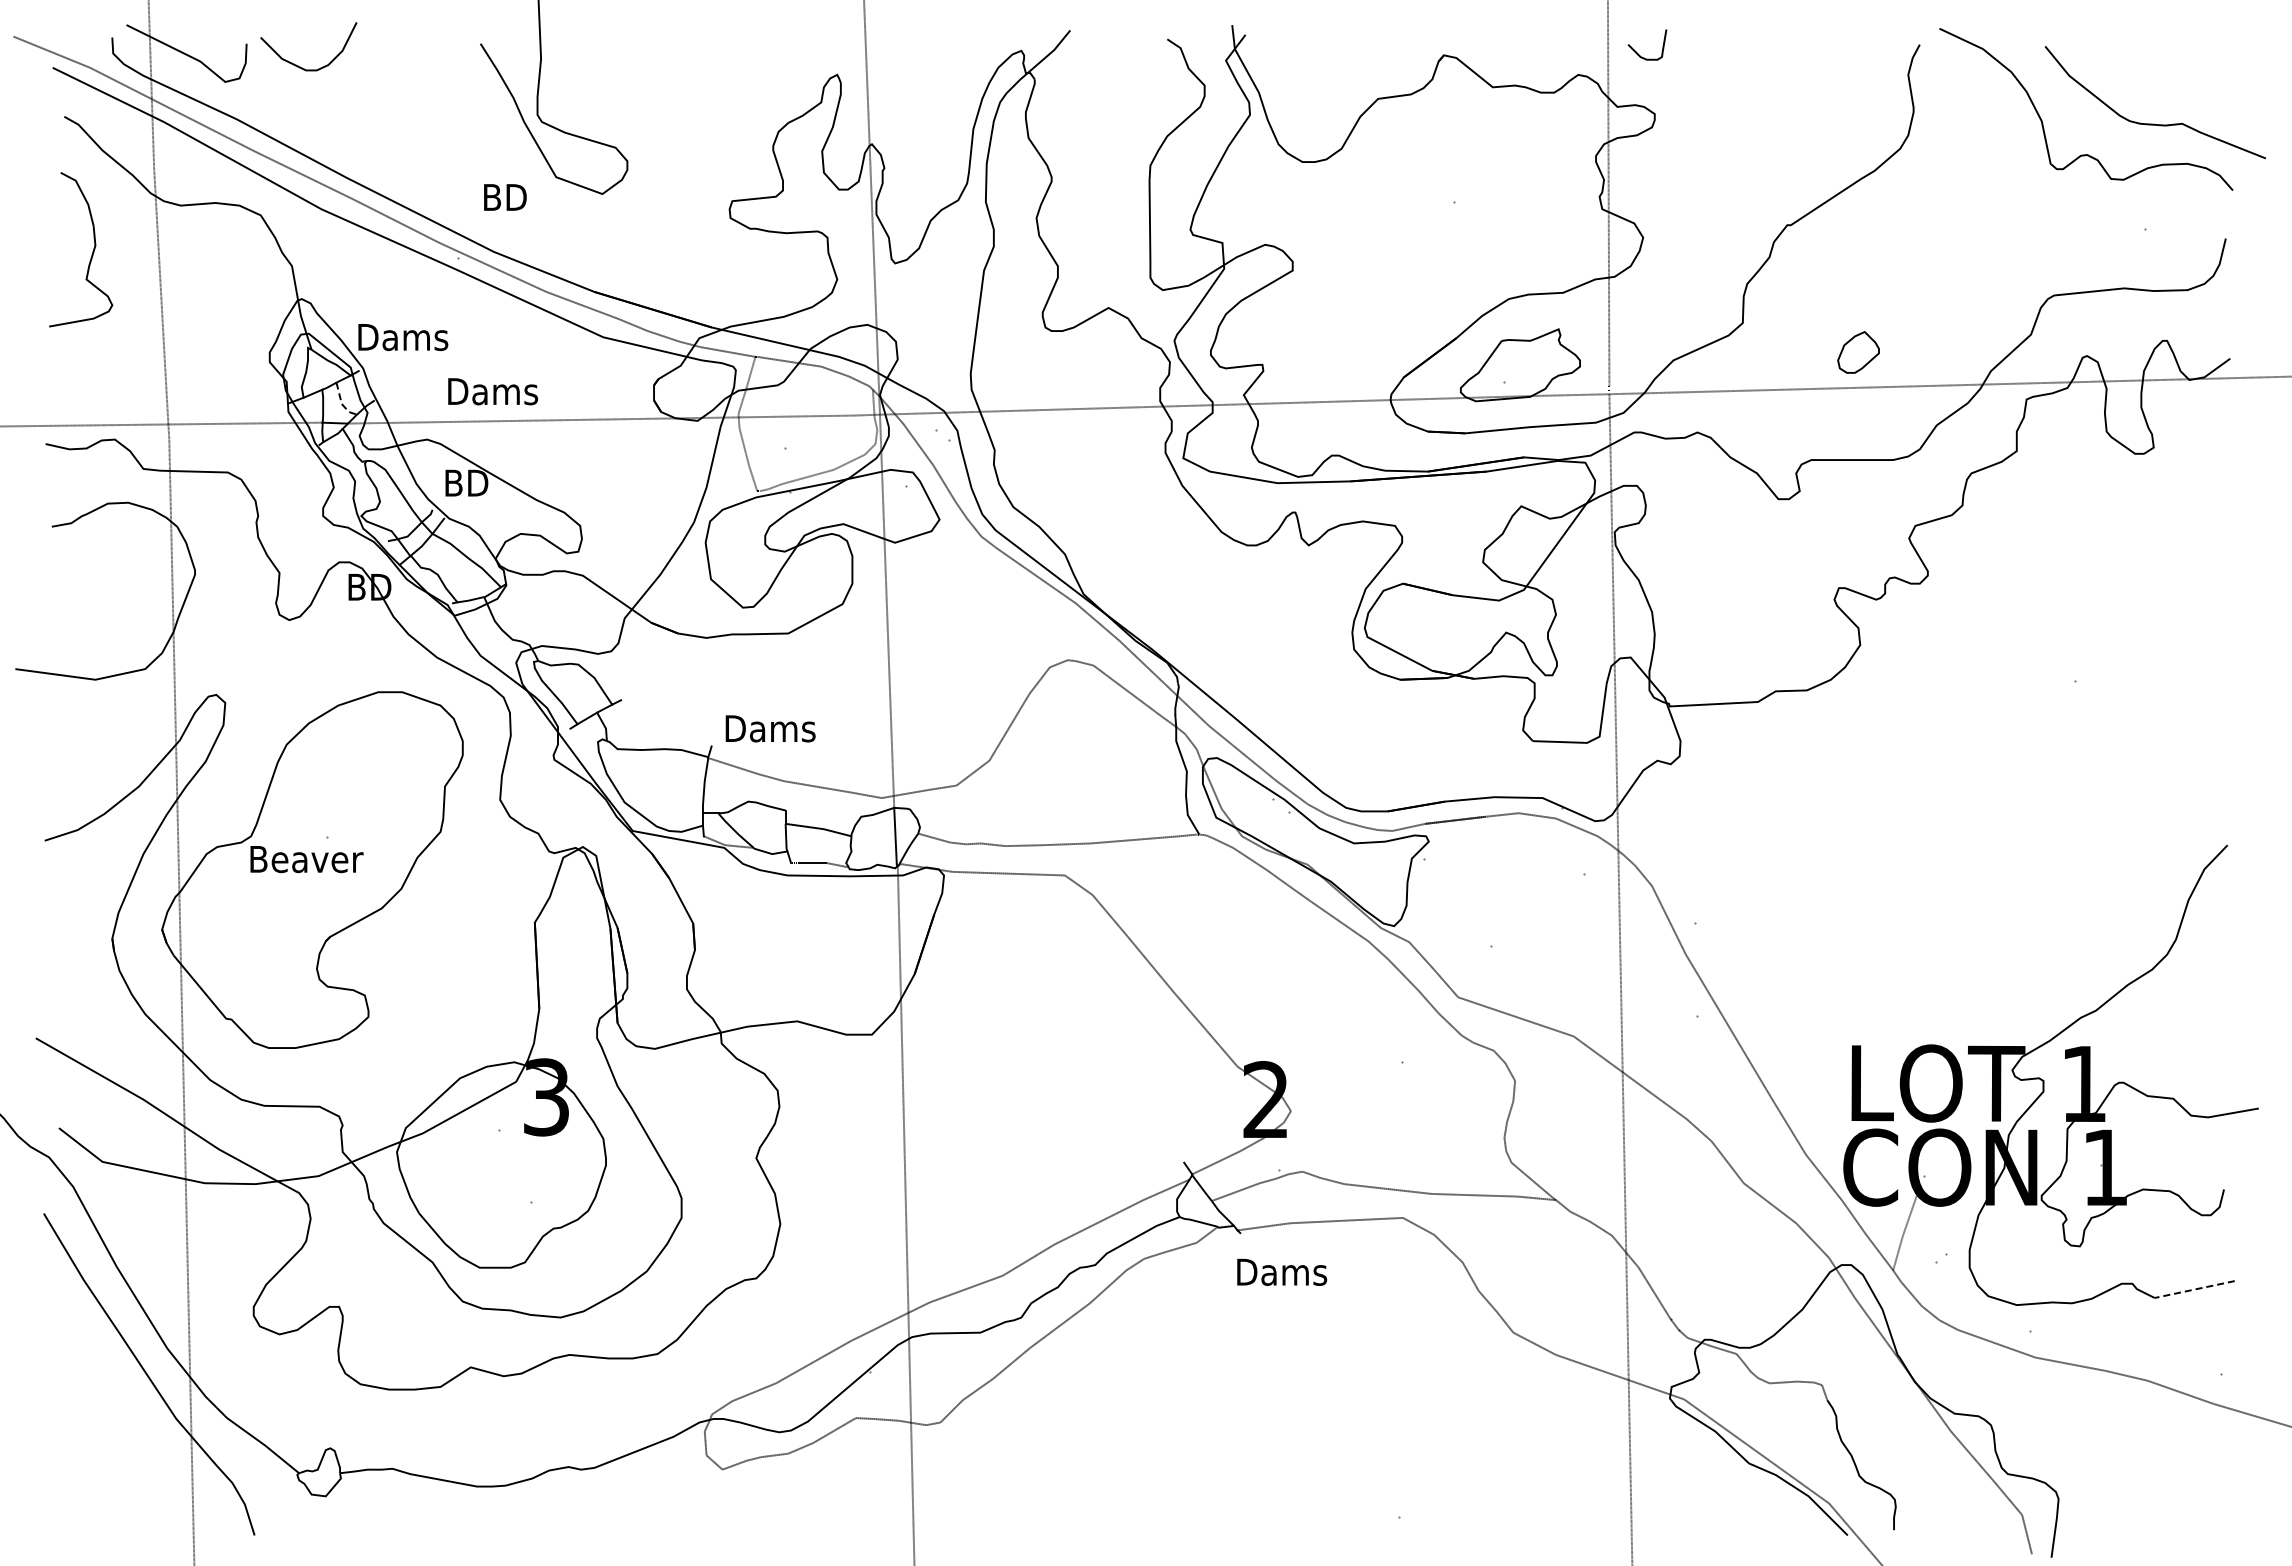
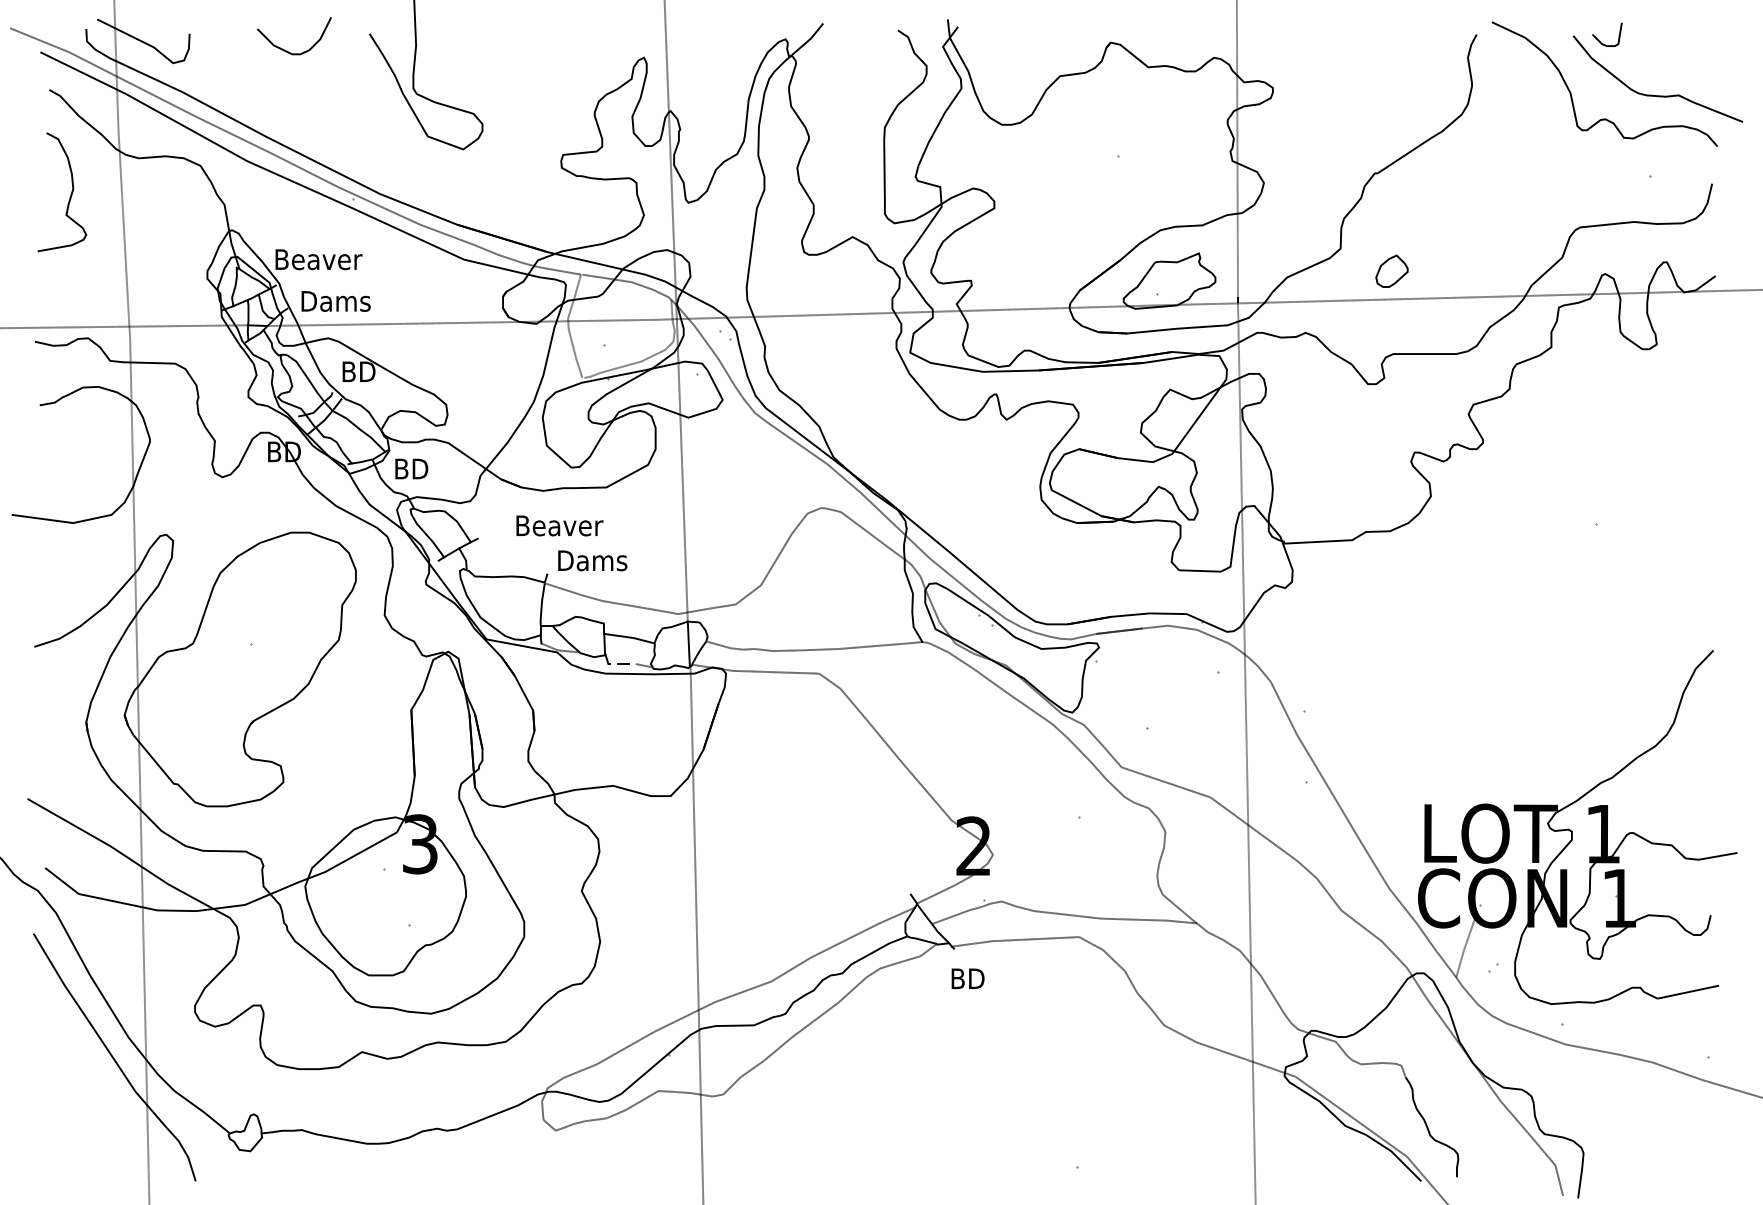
curve: (1638, 53) -> (1600, 41), moved
curve: (298, 65) -> (286, 50), moved
text: (505, 197) -> (411, 469), moved
text: (416, 337) -> (320, 259), Dams -> Beaver
part: (1858, 352) -> (1391, 271), moved
text: (493, 391) -> (336, 301), moved
line: (341, 404) -> (262, 311), dashed -> solid
text: (306, 859) -> (559, 525), moved
text: (1283, 1271) -> (987, 978), Dams -> BD
line: (2194, 1289) -> (1688, 992), dashed -> solid

